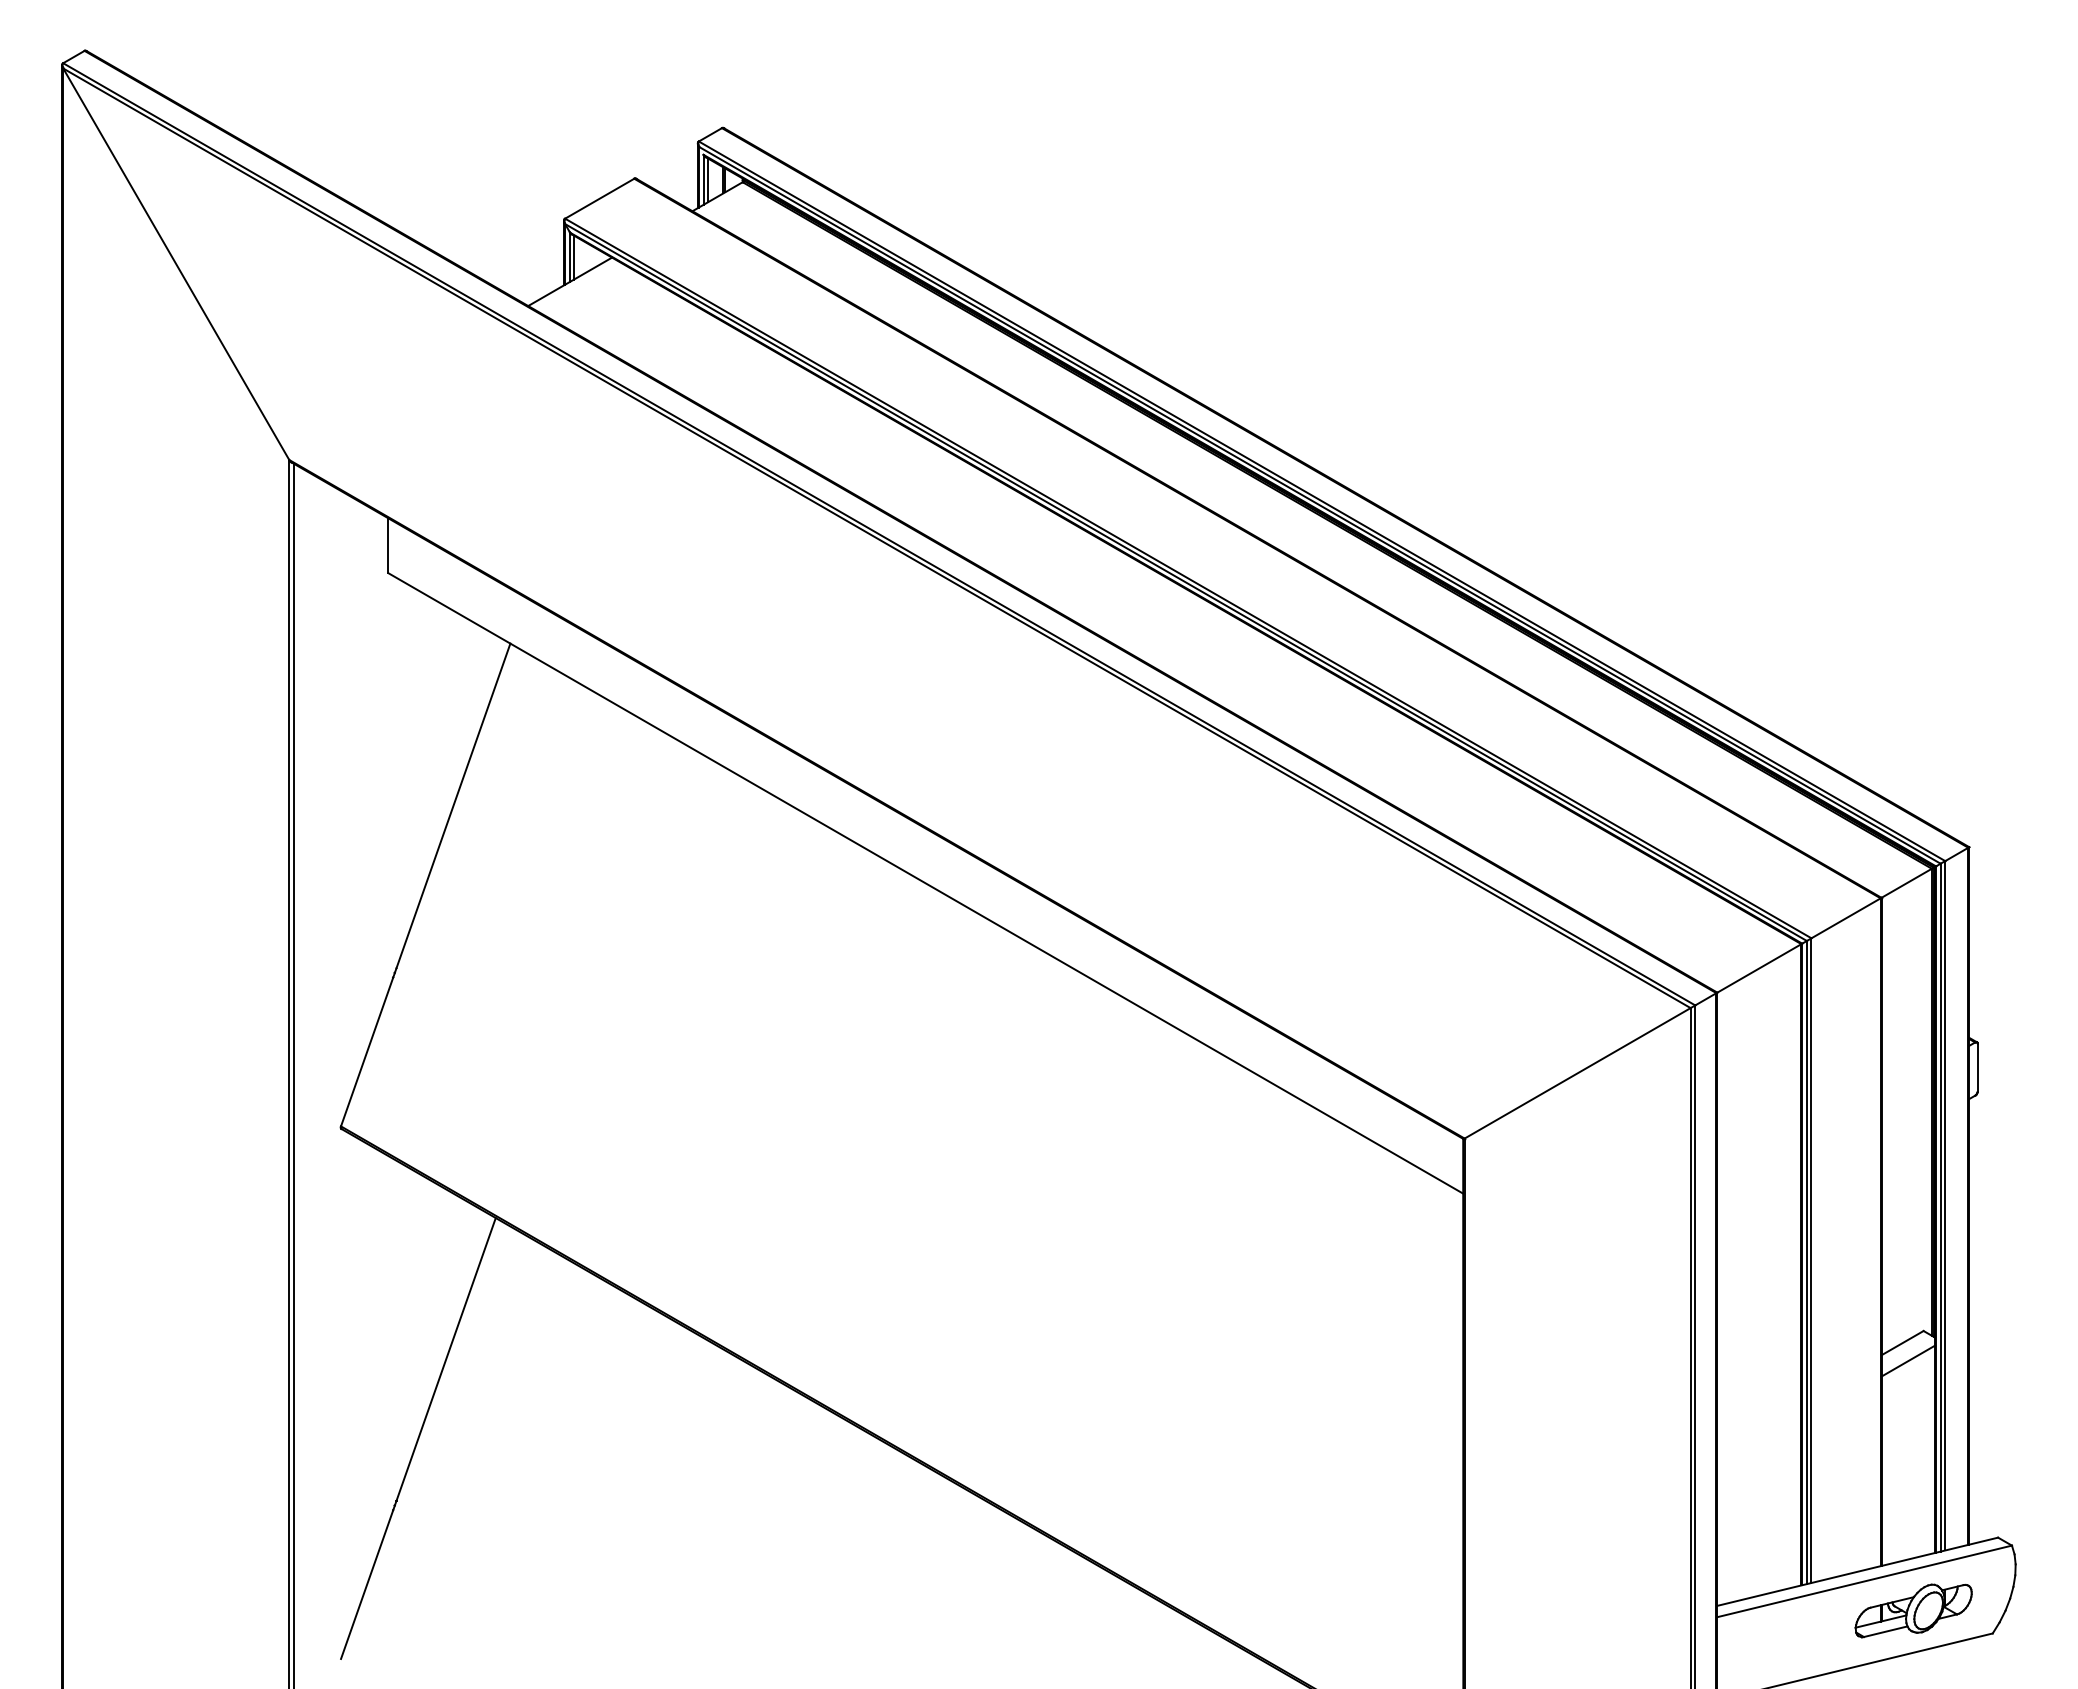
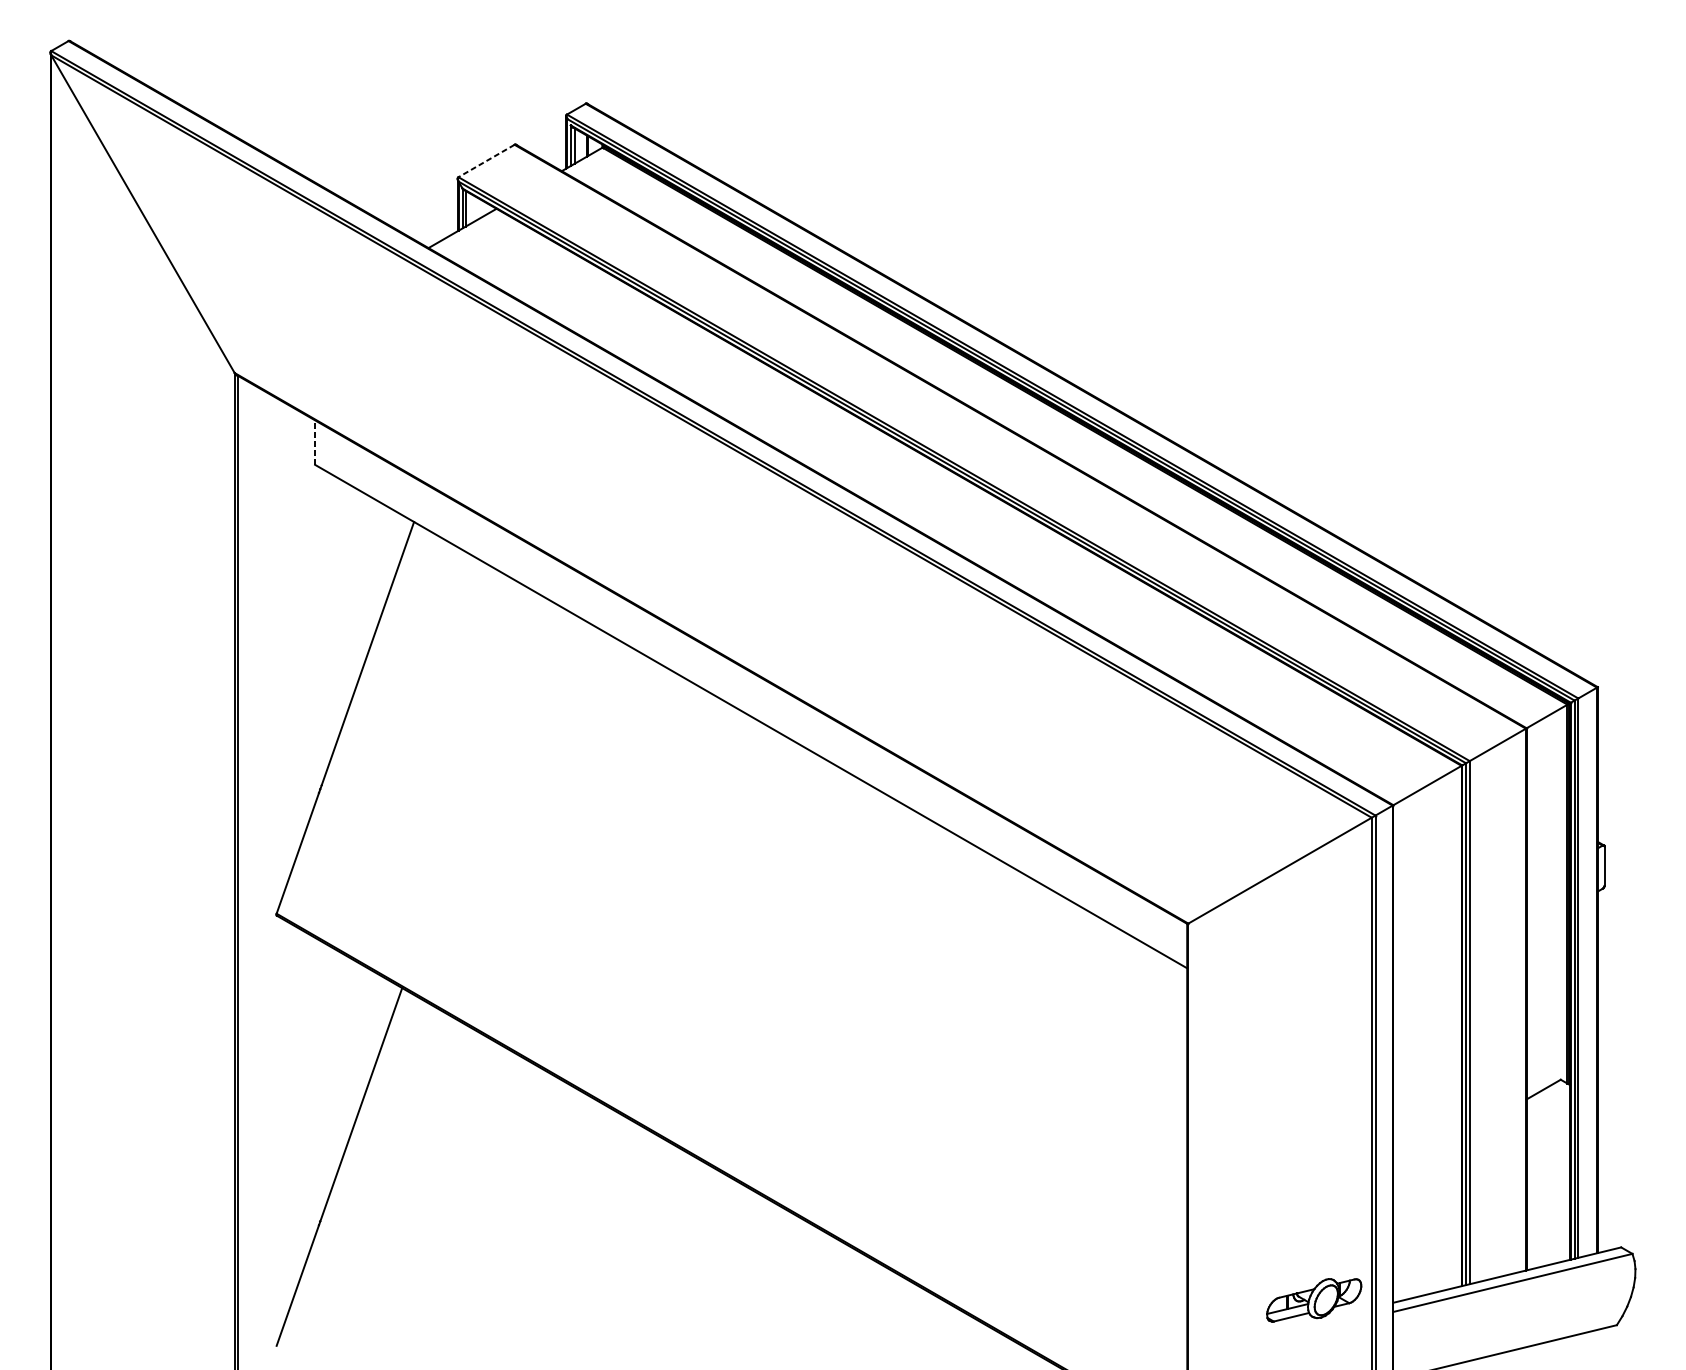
line: (599, 198) -> (486, 160), solid -> dashed
line: (388, 545) -> (315, 442), solid -> dashed
line: (1908, 1360) -> (1548, 1103), removed
part: (1913, 1610) -> (1314, 1300), moved

